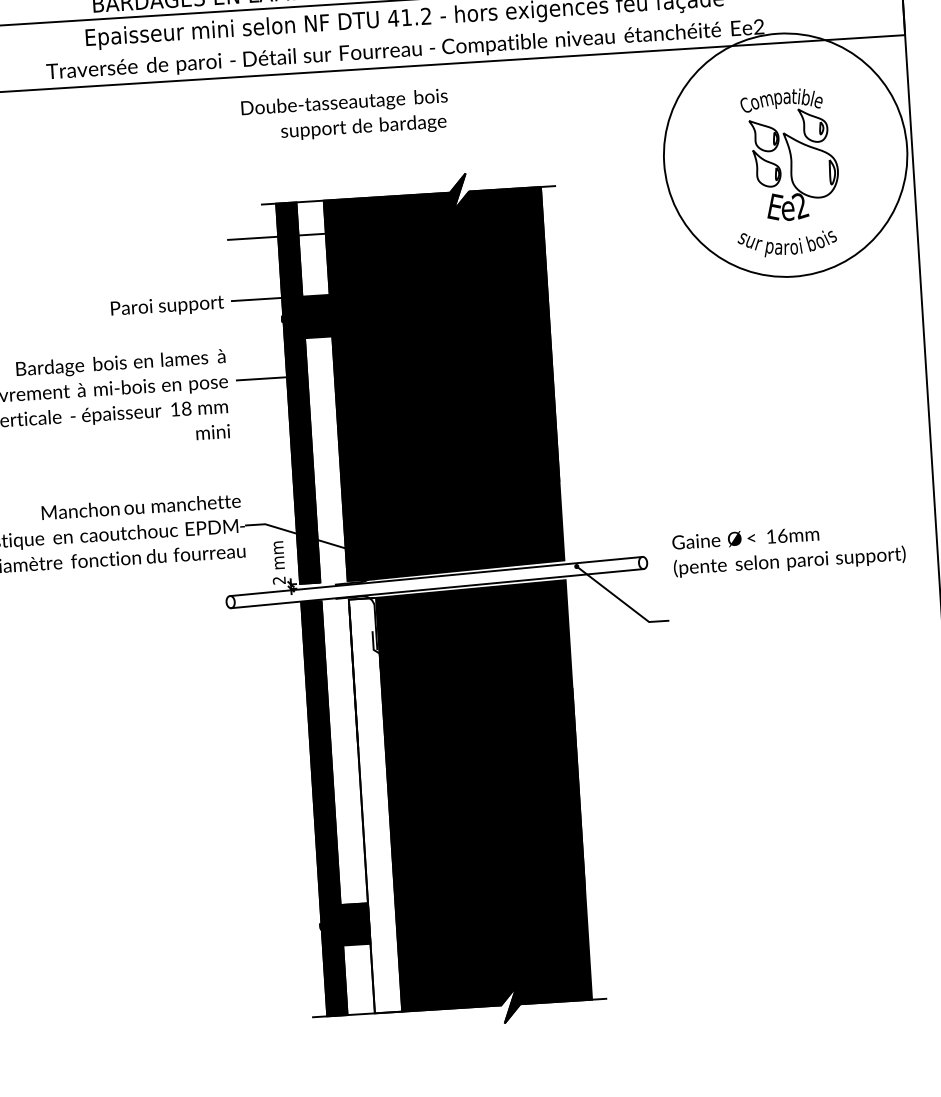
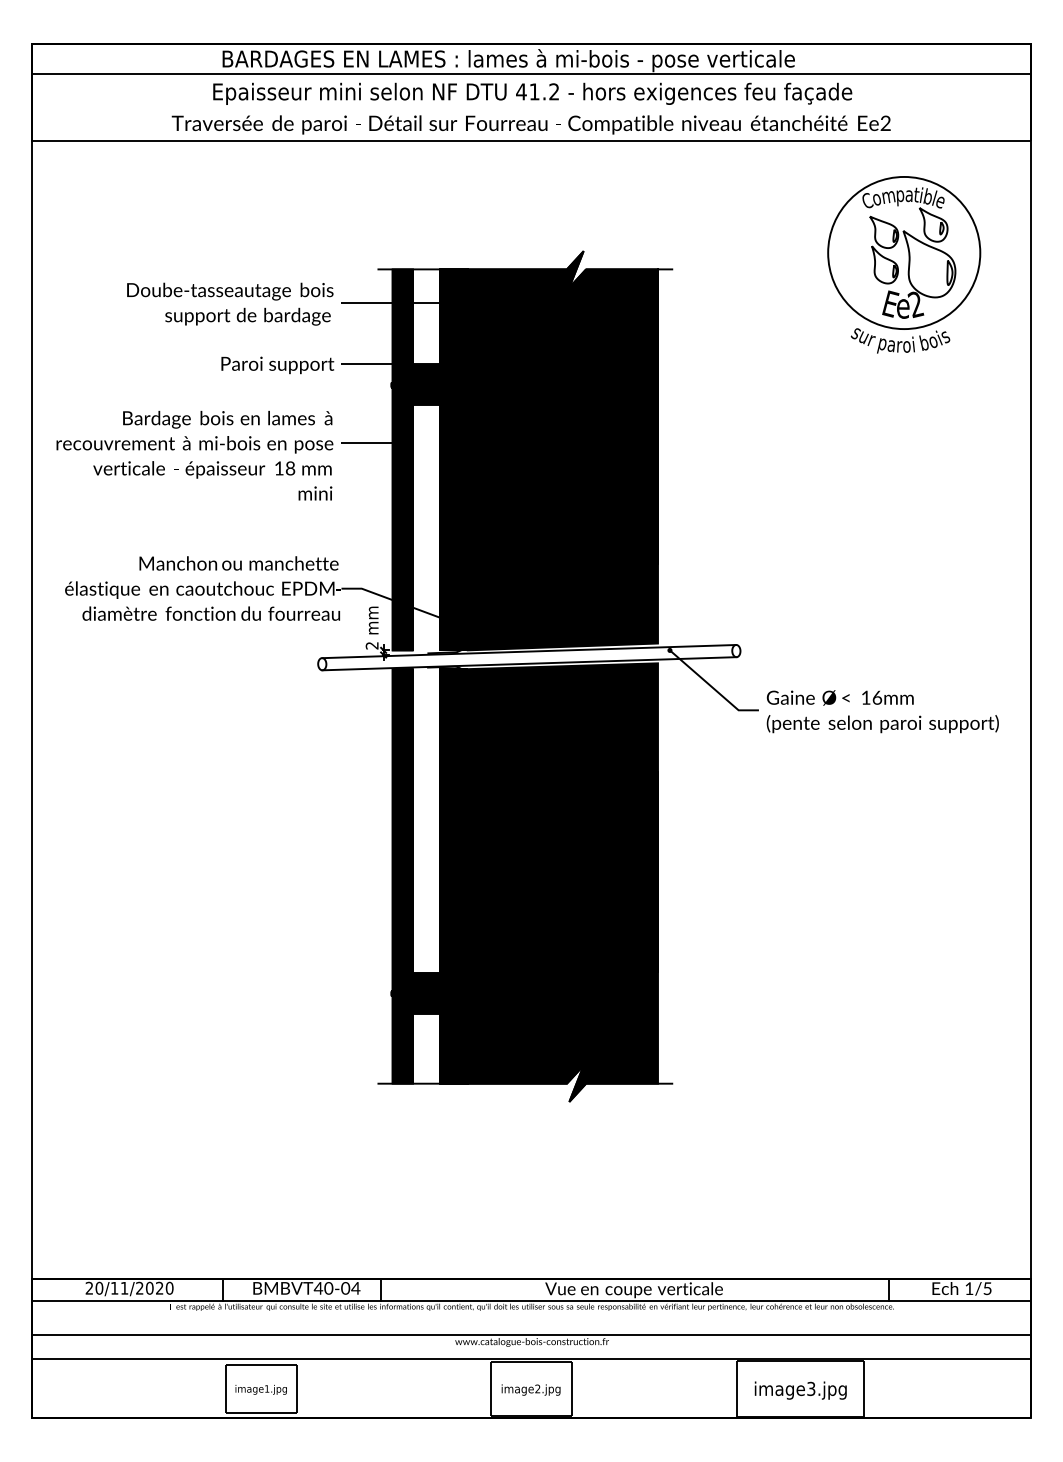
text: (345, 115) -> (230, 303), moved
circle: (785, 154) -> (904, 252), size x0.62
text: (788, 549) -> (882, 711), moved
fill: (374, 805) -> (453, 876), added

